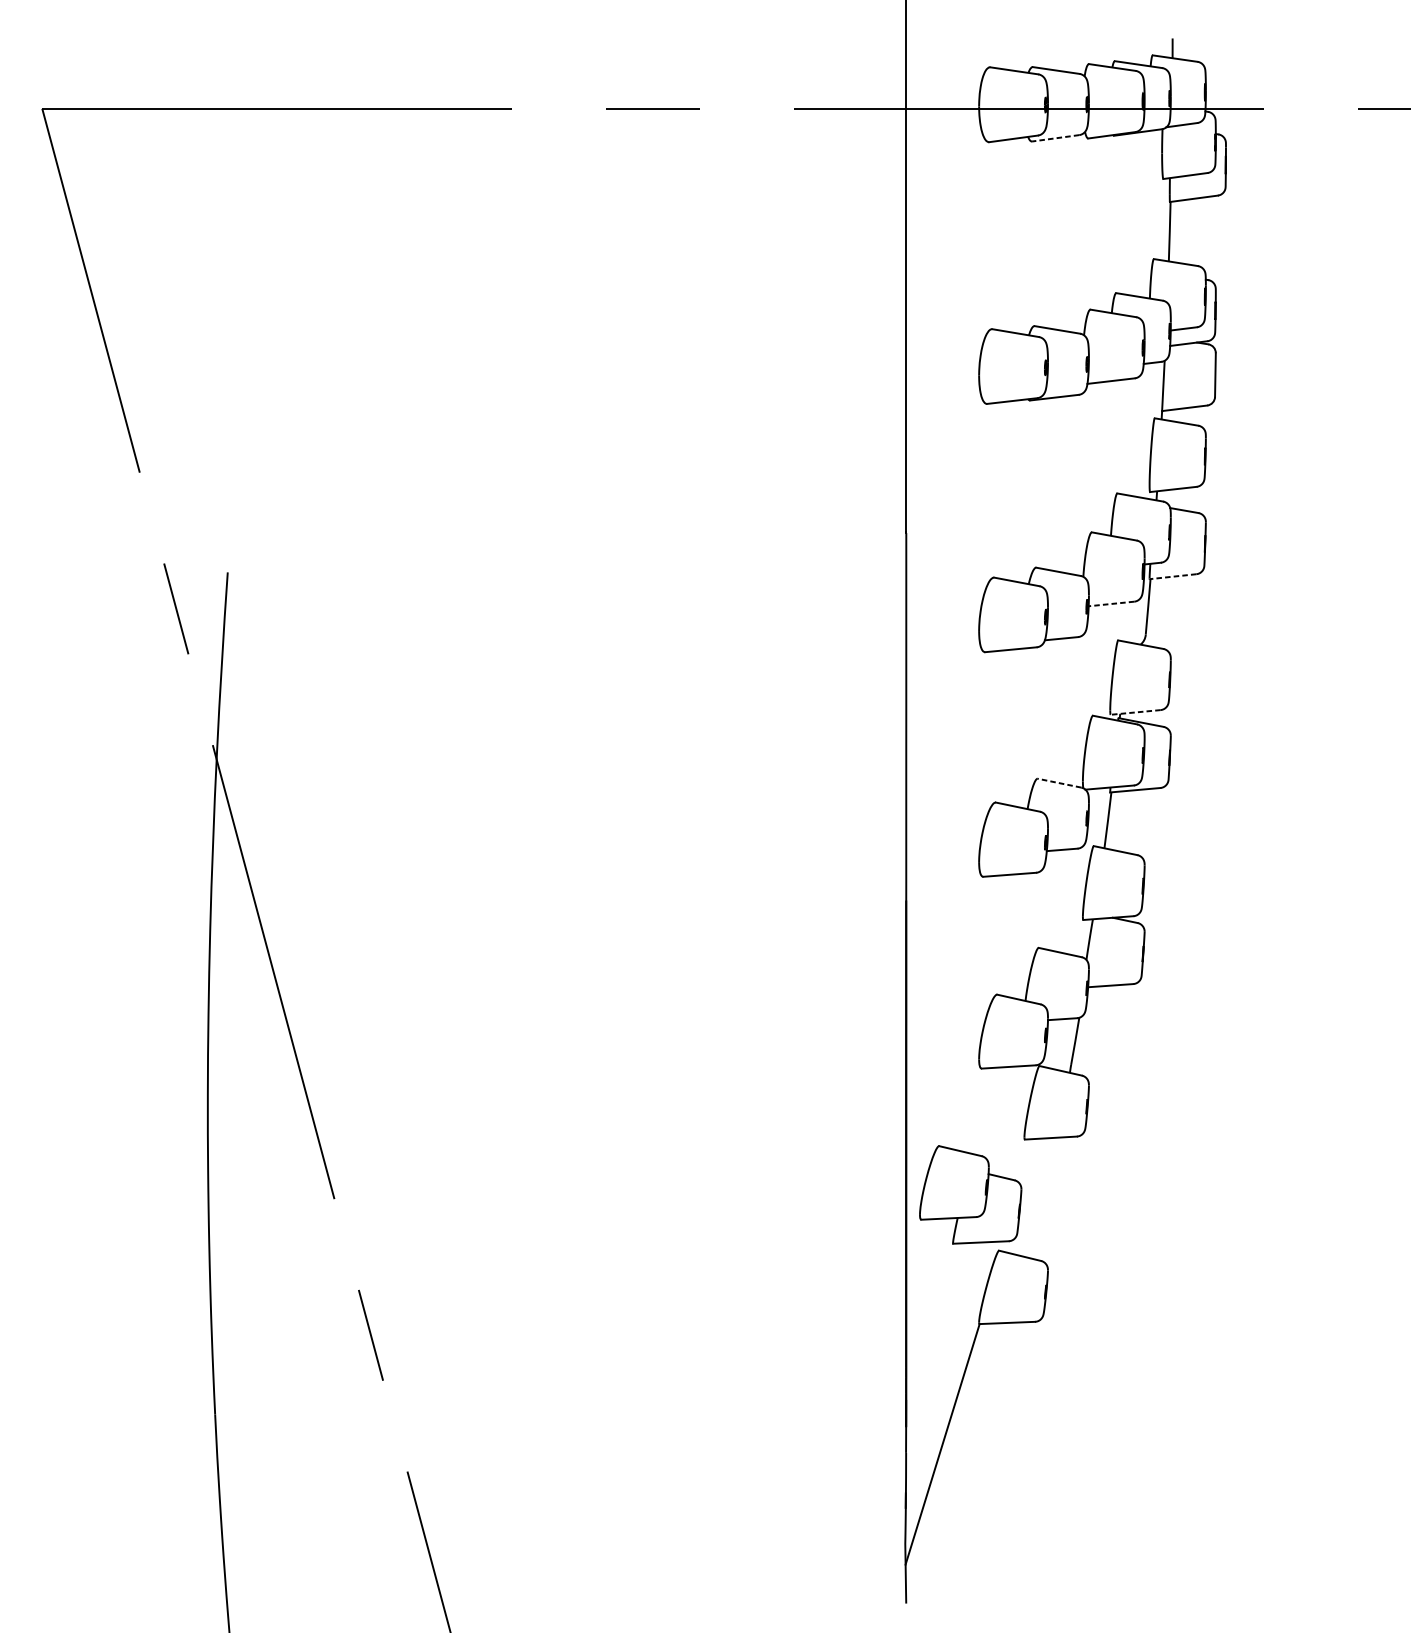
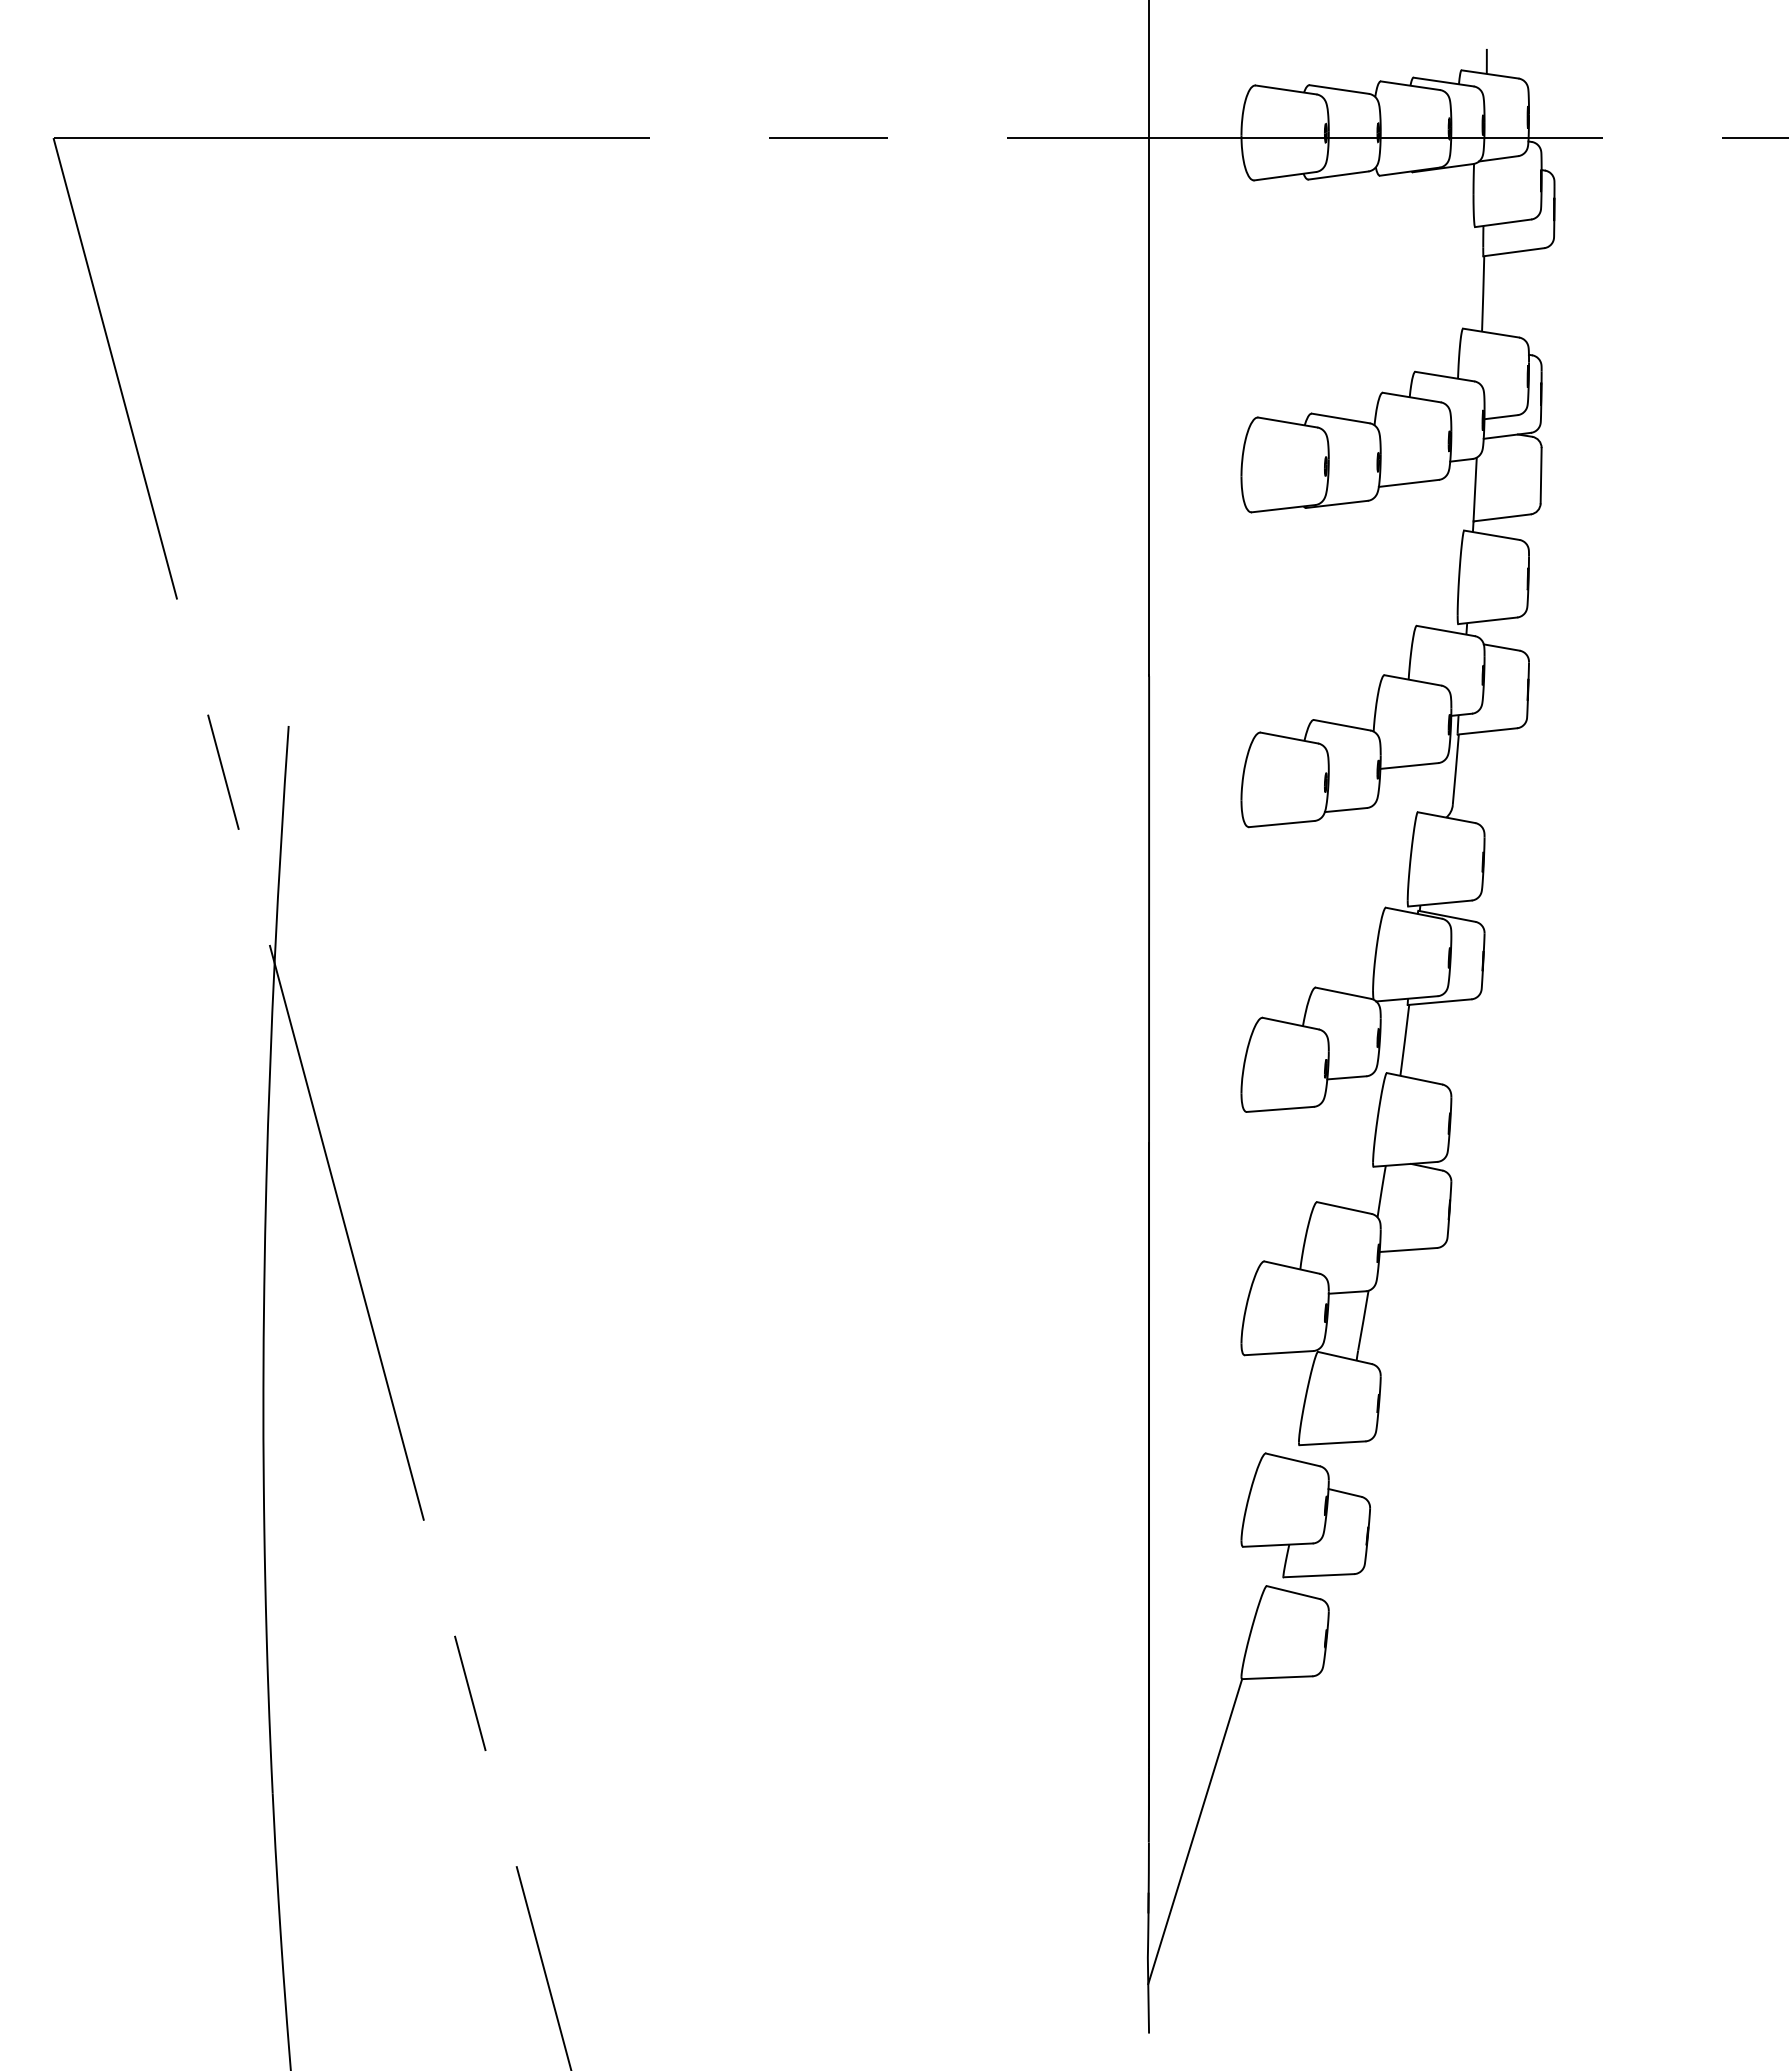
line: (1055, 138) -> (1338, 175), dashed -> solid
line: (1173, 576) -> (1487, 731), dashed -> solid
line: (1110, 604) -> (1408, 766), dashed -> solid
line: (1136, 712) -> (1440, 903), dashed -> solid
line: (1058, 783) -> (1342, 993), dashed -> solid
part: (970, 1195) -> (1305, 1515), moved

